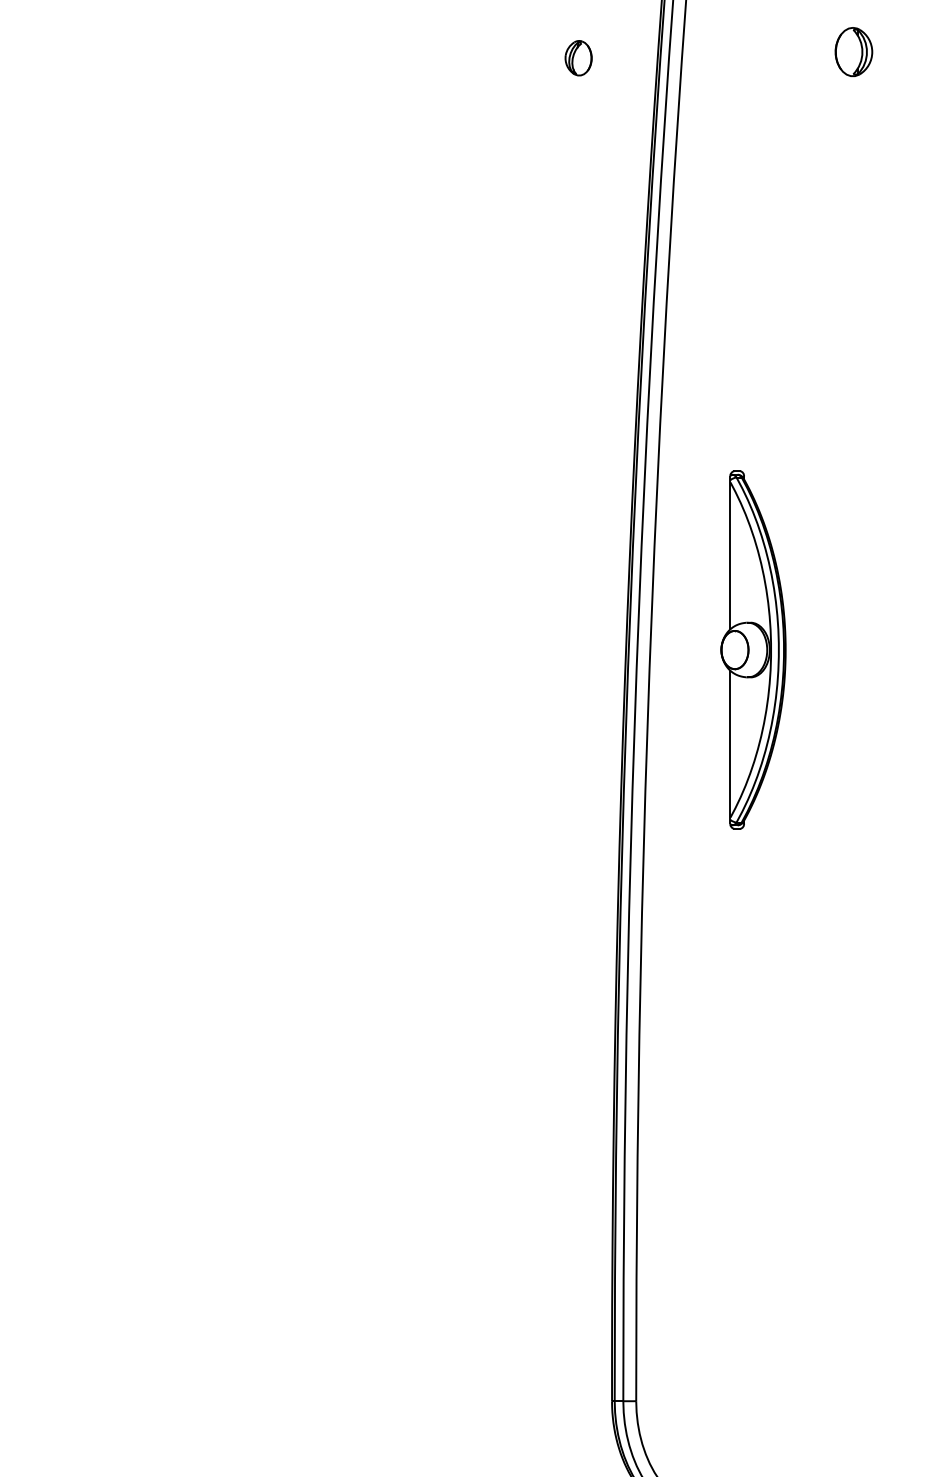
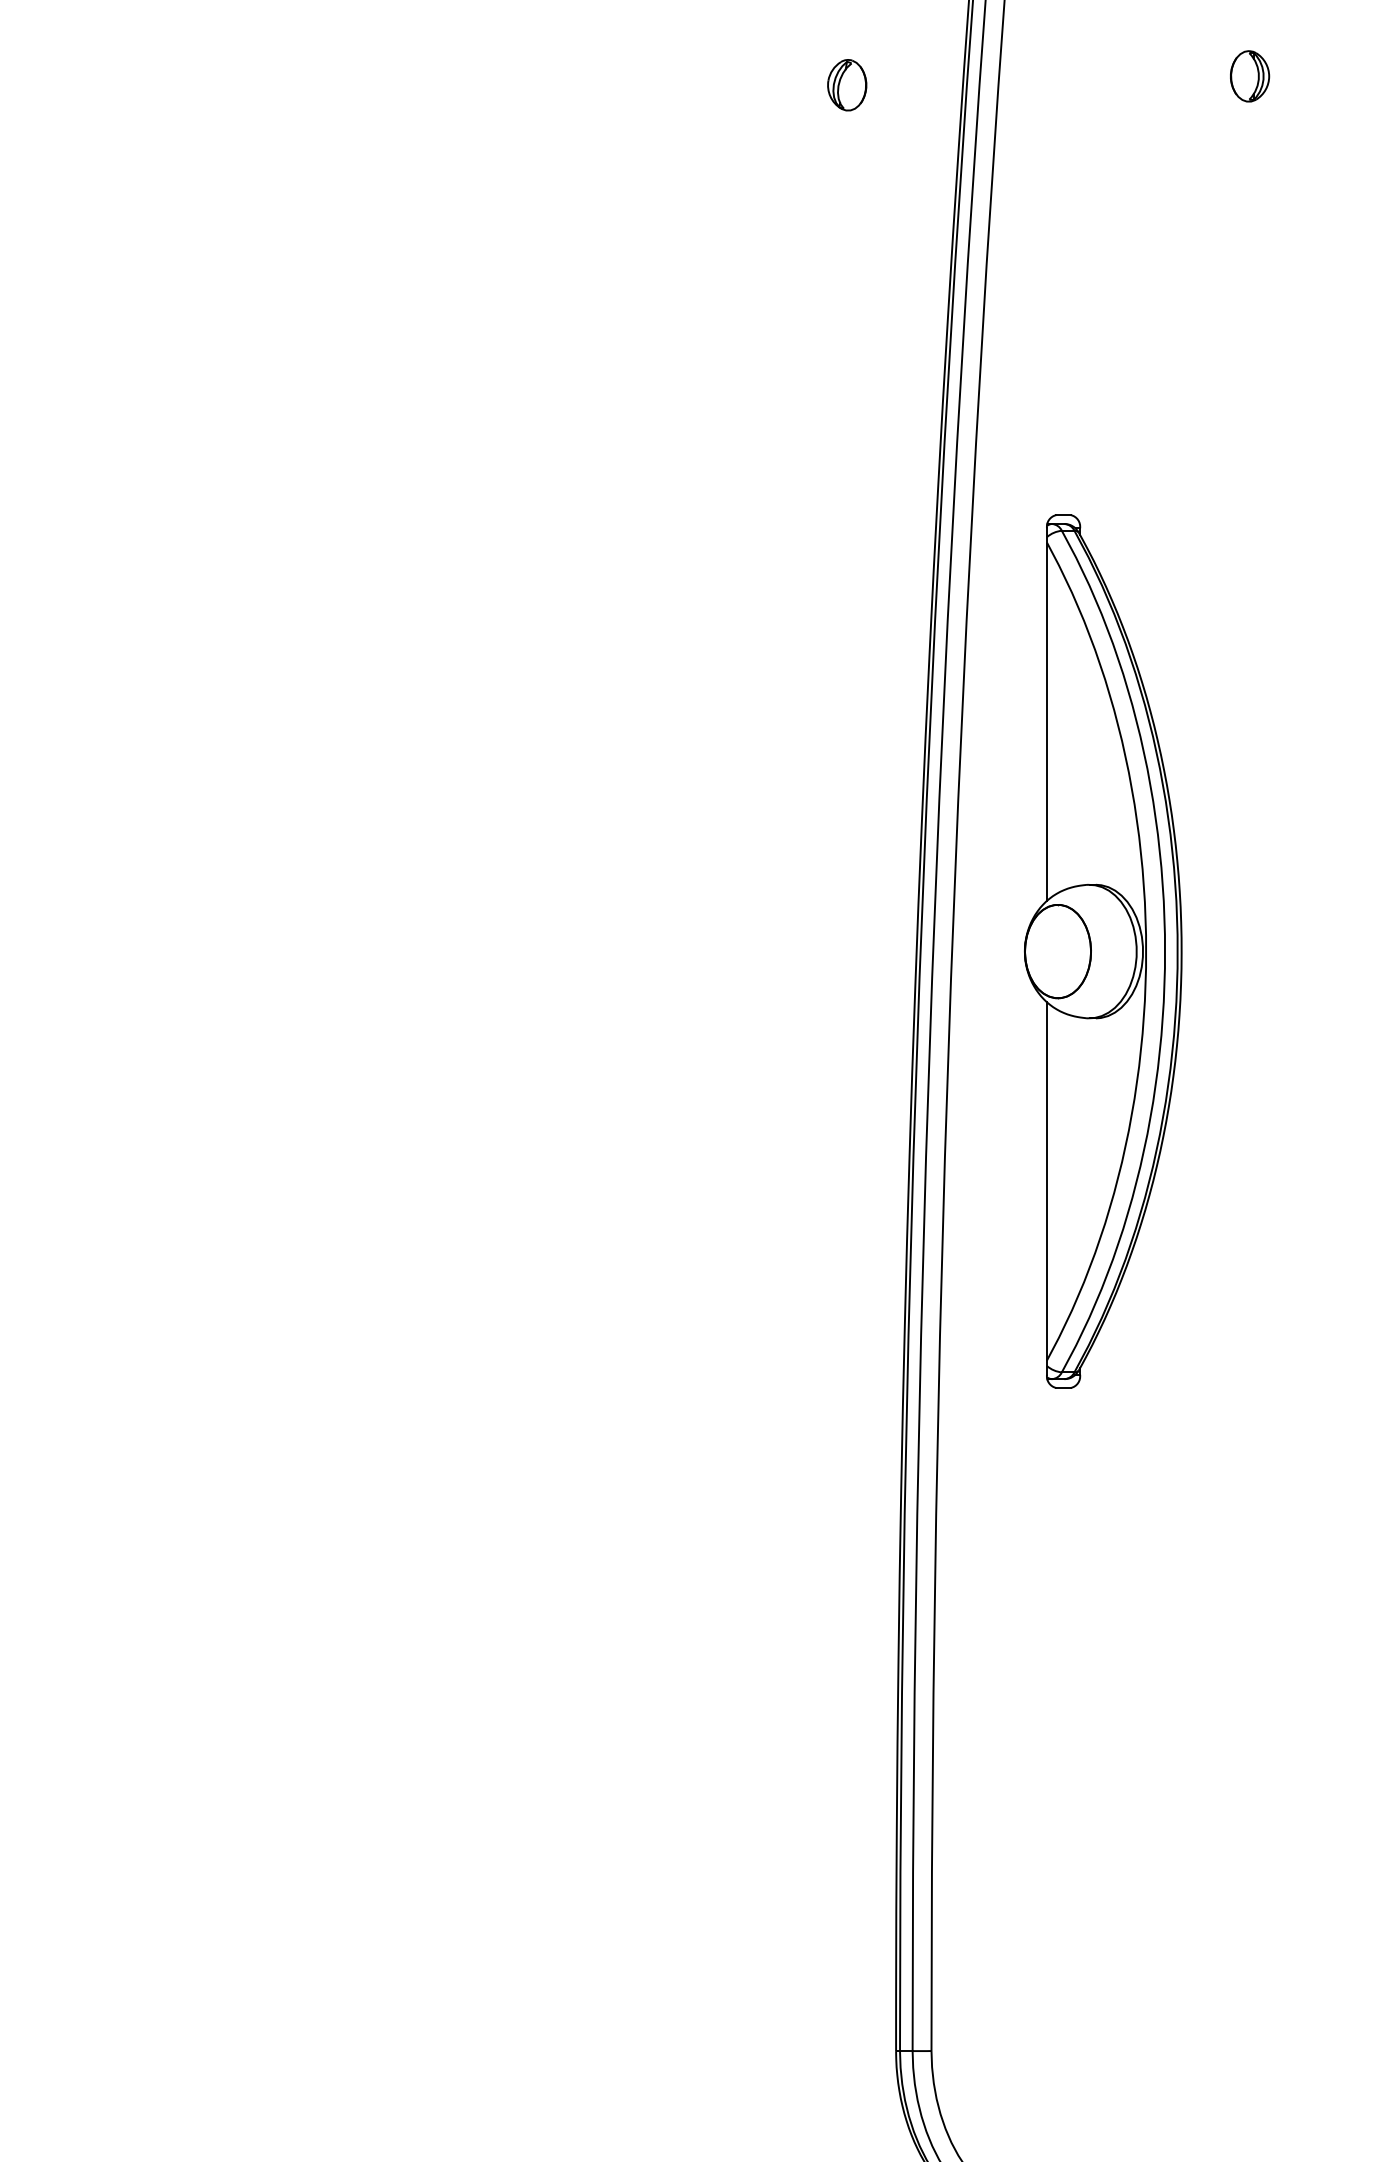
part: (853, 52) -> (1249, 76), size x0.71
part: (753, 649) -> (1103, 950), size x1.67

